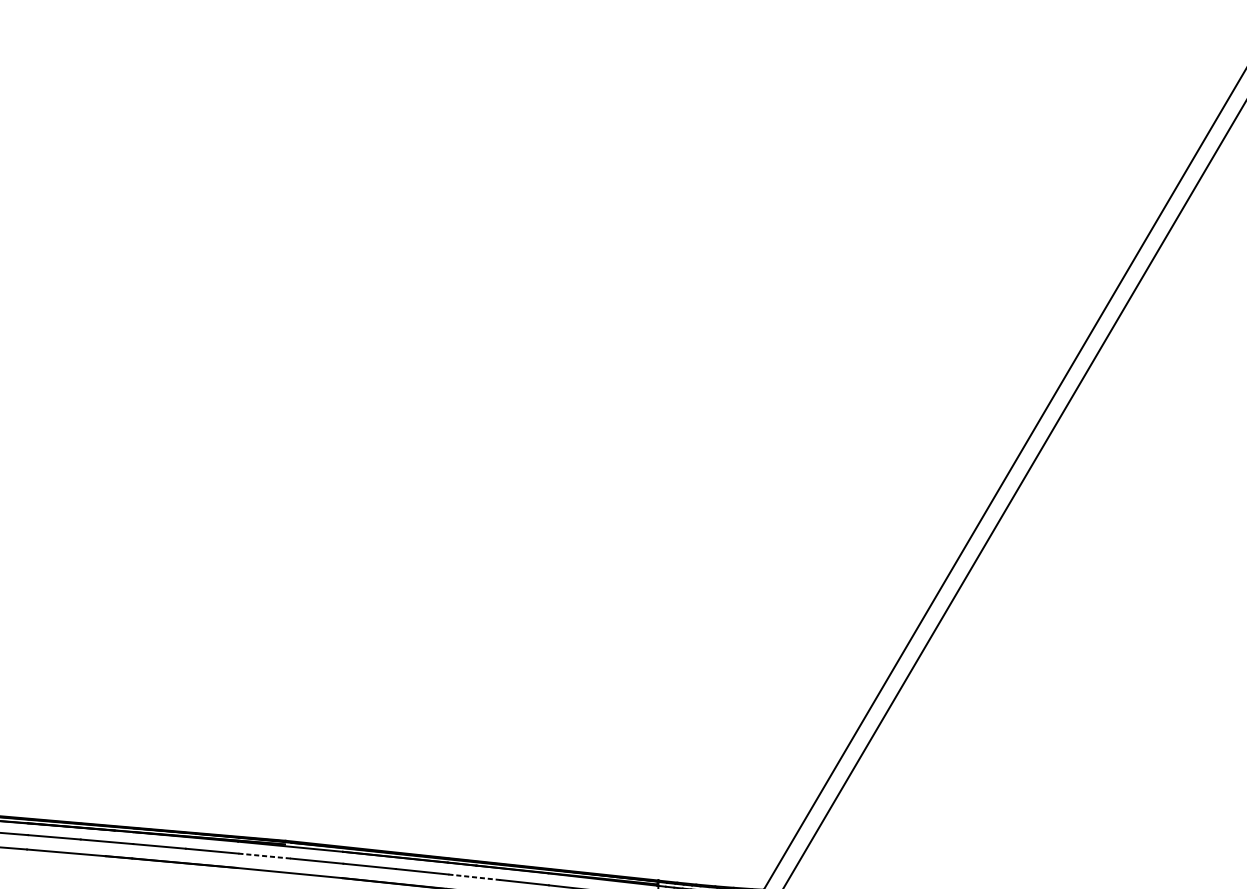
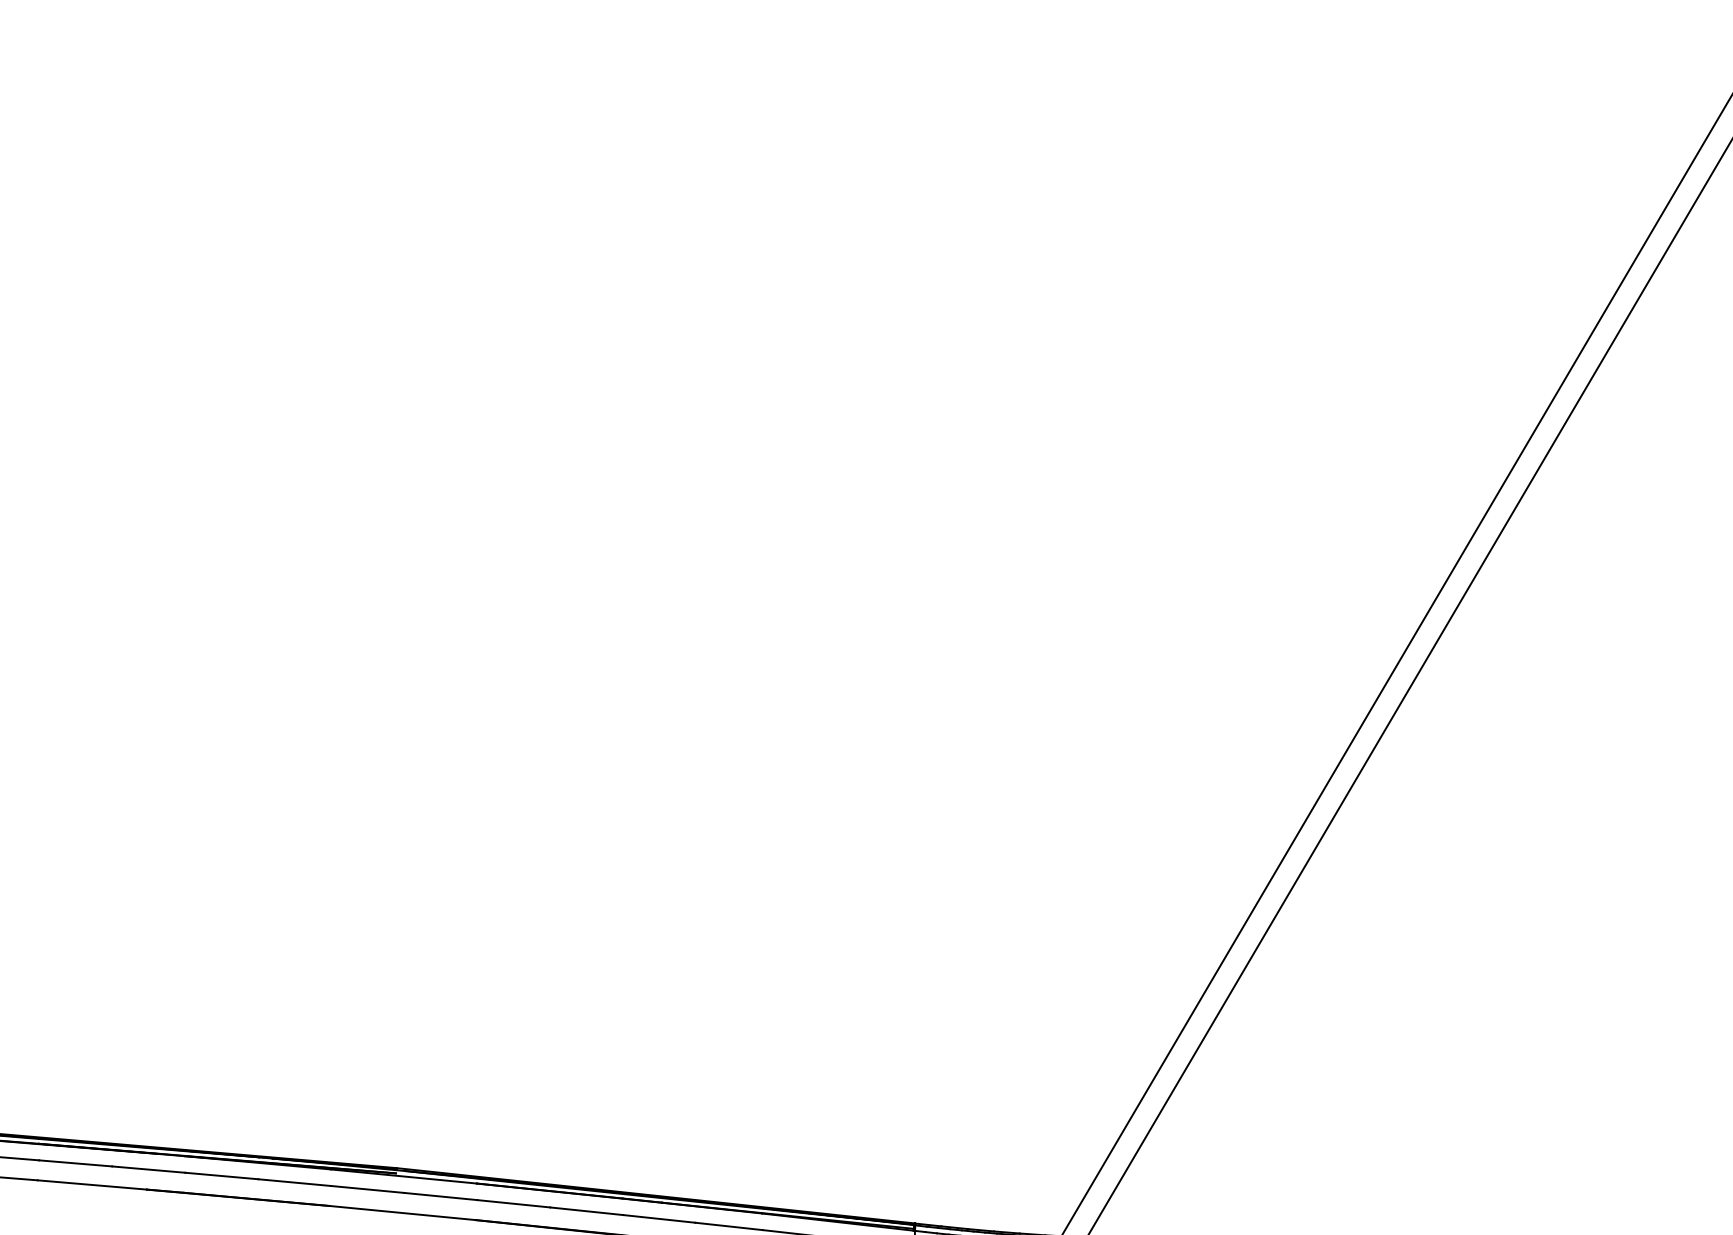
line: (264, 856) -> (367, 1189), dashed -> solid
line: (474, 876) -> (659, 1218), dashed -> solid

